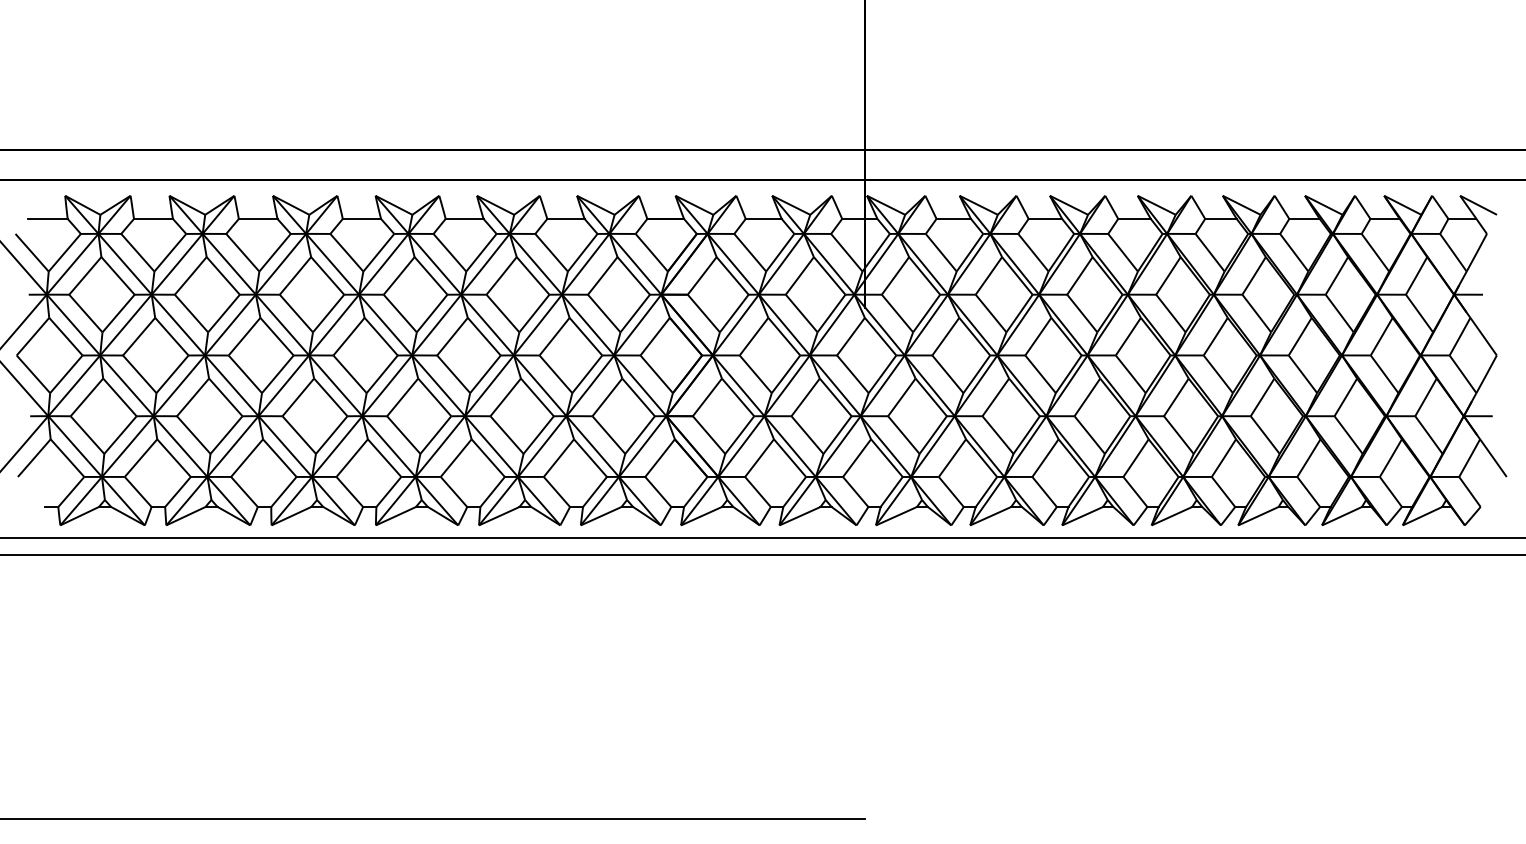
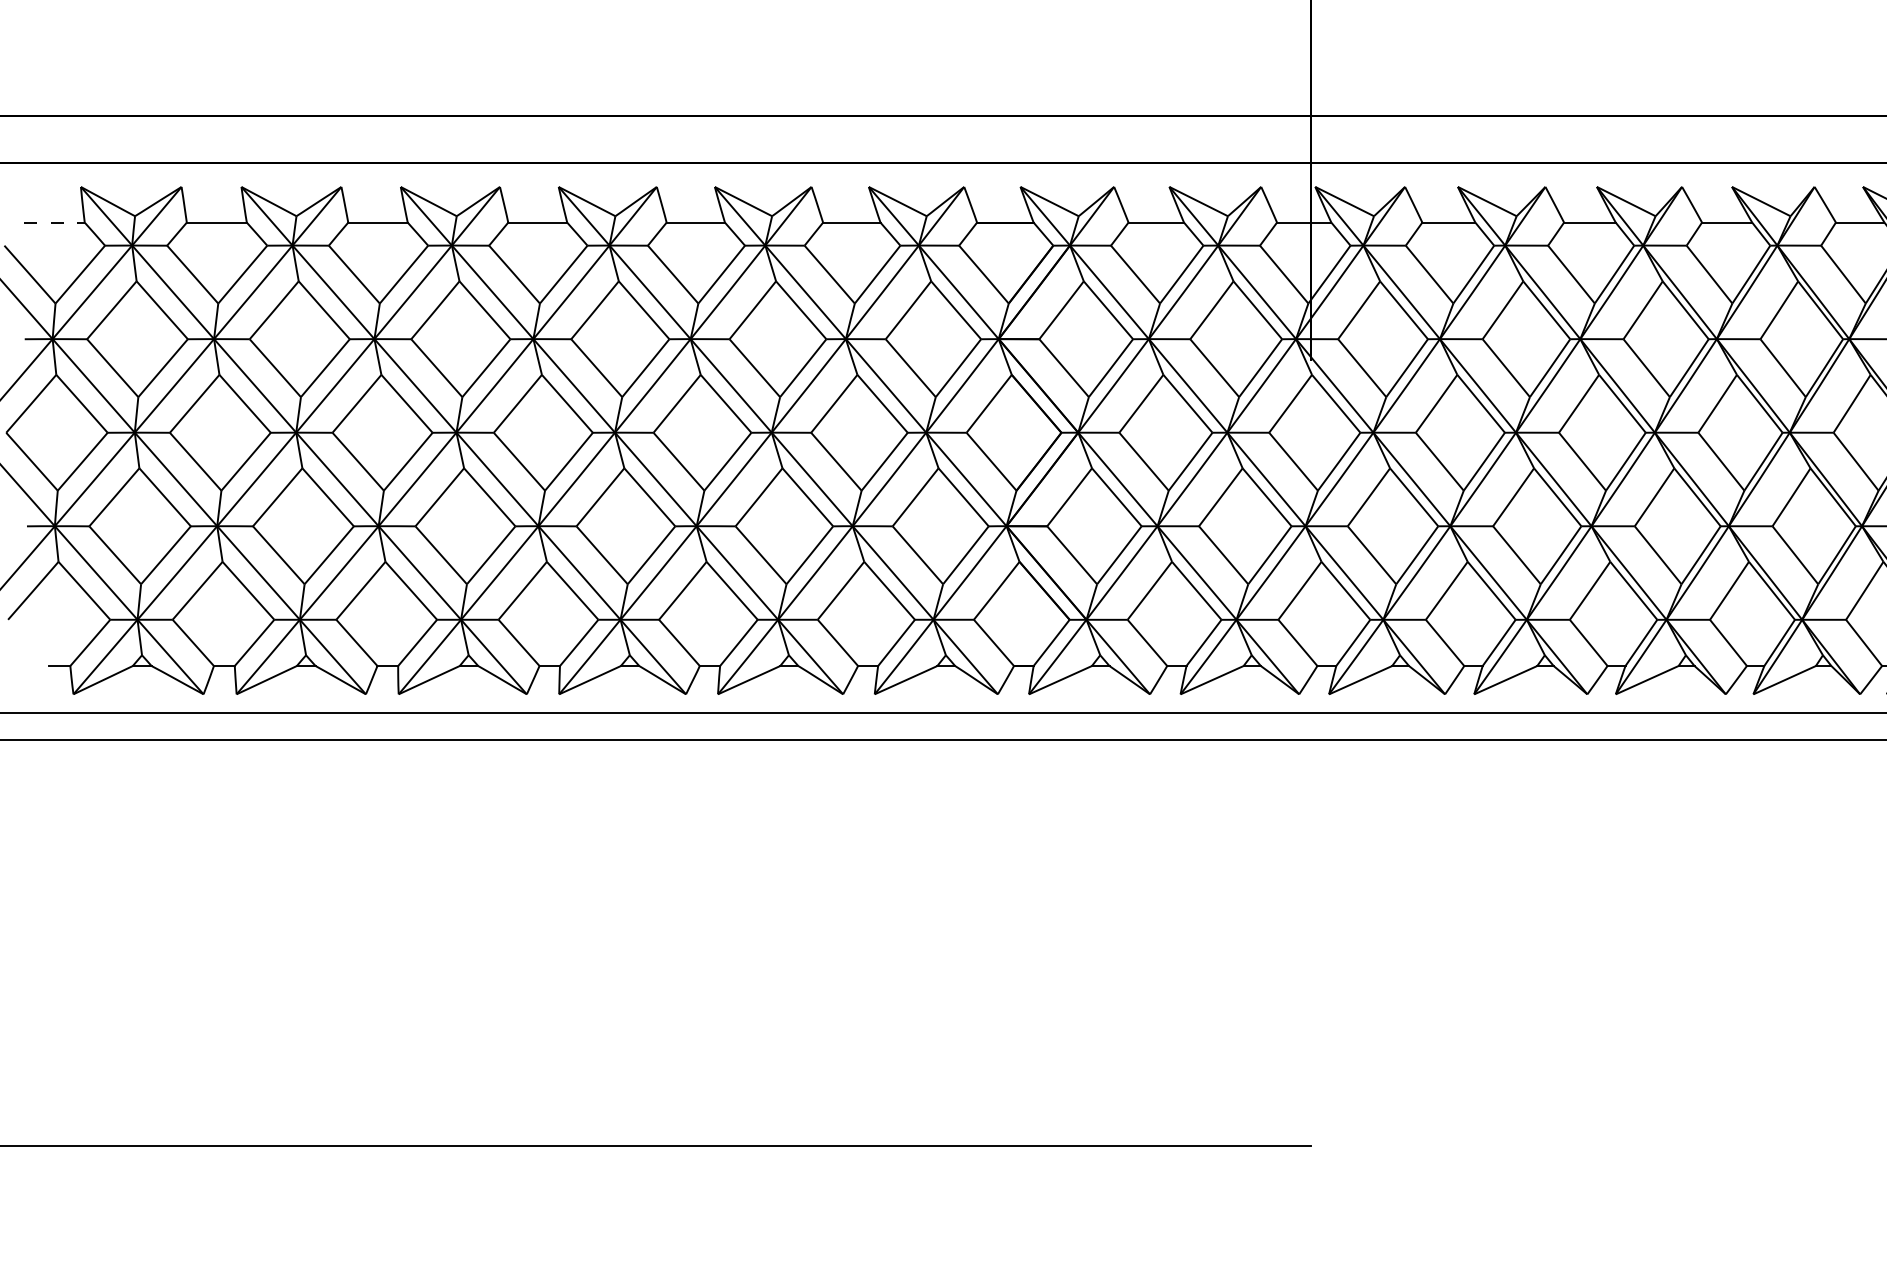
line: (48, 218) -> (55, 221), solid -> dashed

